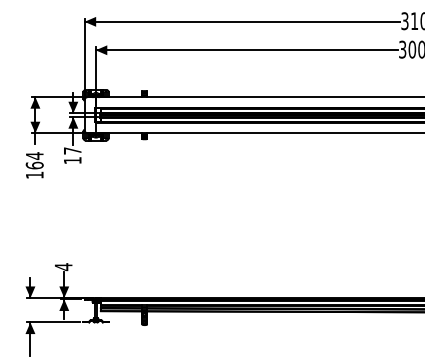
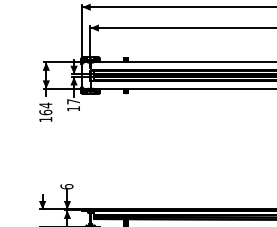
text: (63, 267) -> (66, 187), 4 -> 6

